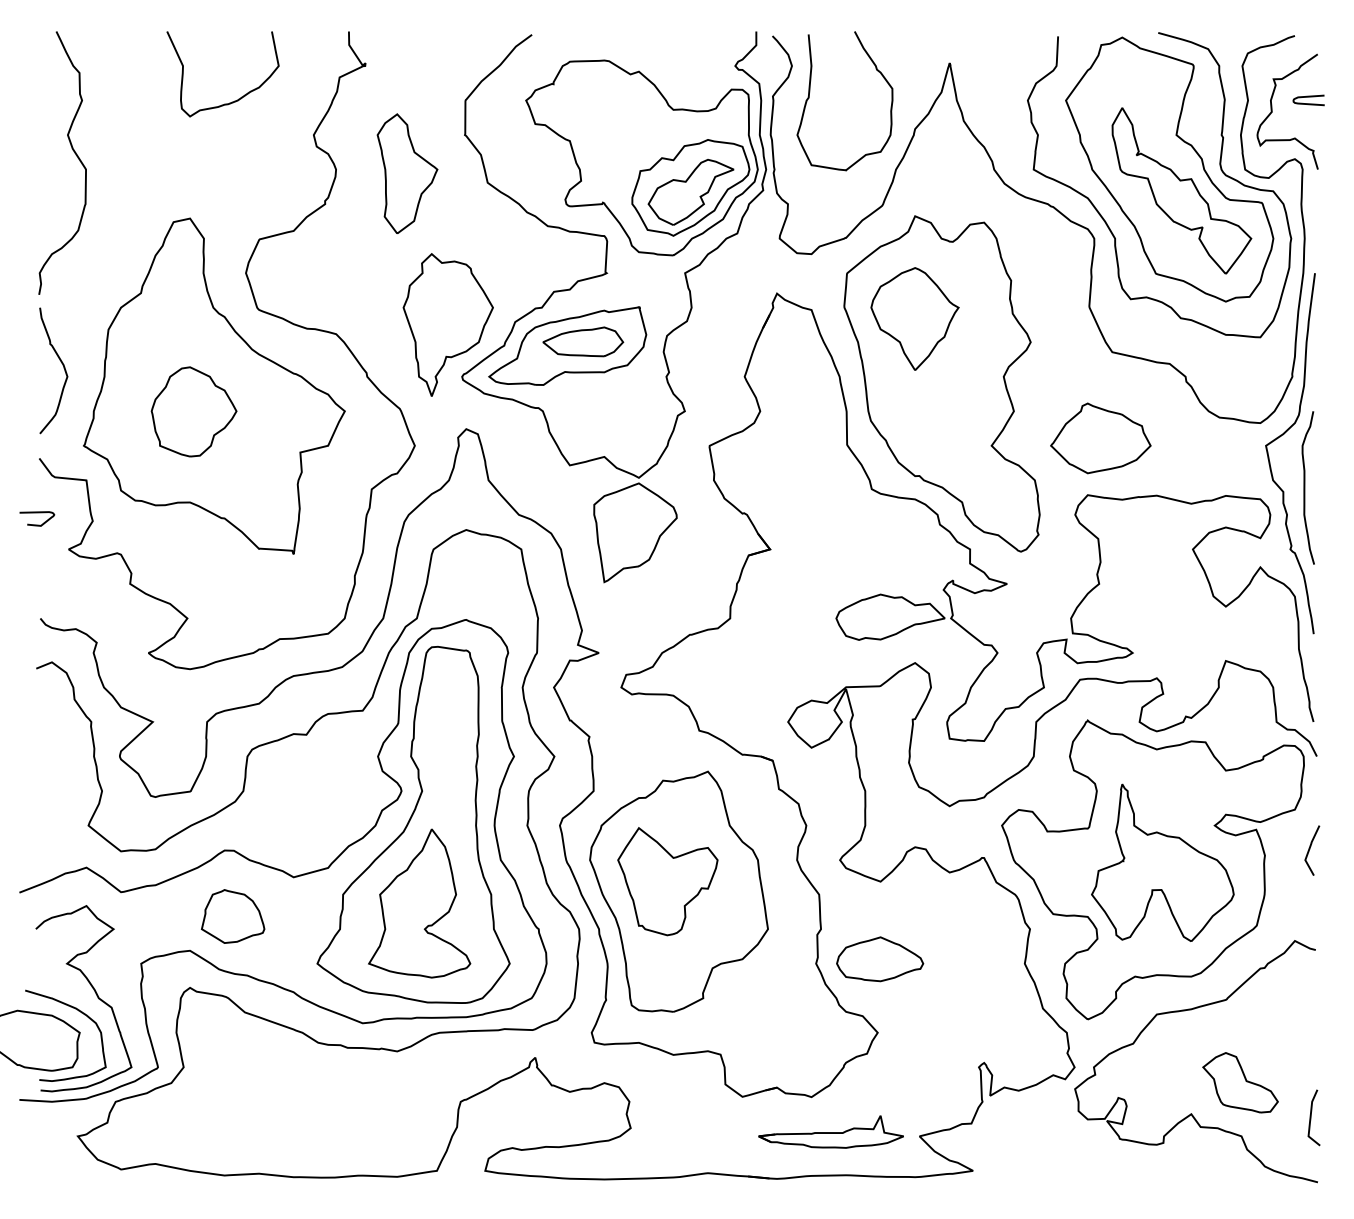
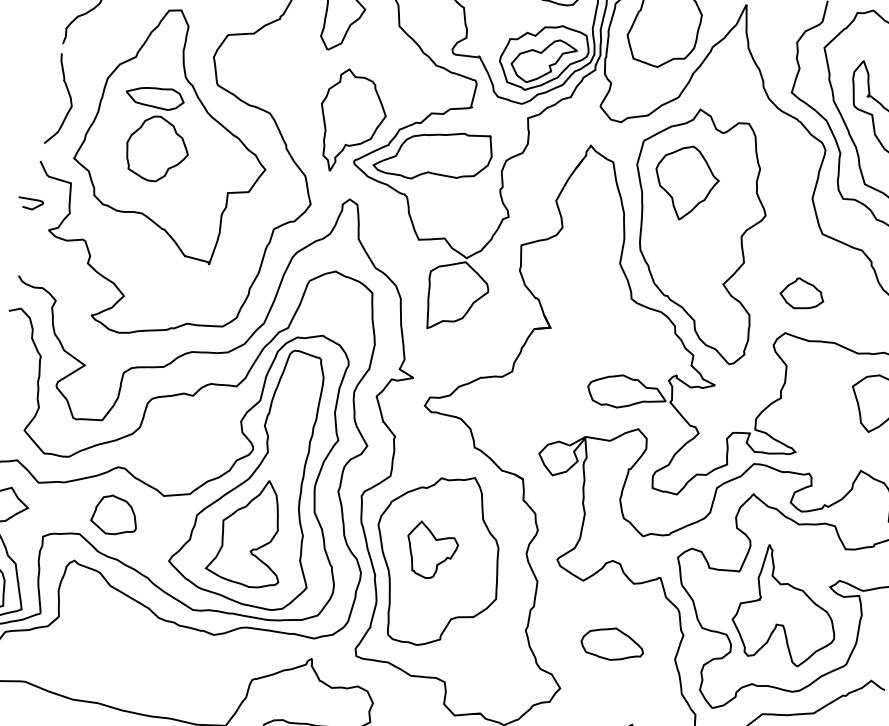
part: (583, 341) -> (155, 96), moved
part: (1100, 438) -> (802, 294), size x0.6
part: (667, 881) -> (430, 550), size x0.7
part: (880, 959) -> (613, 644), moved

